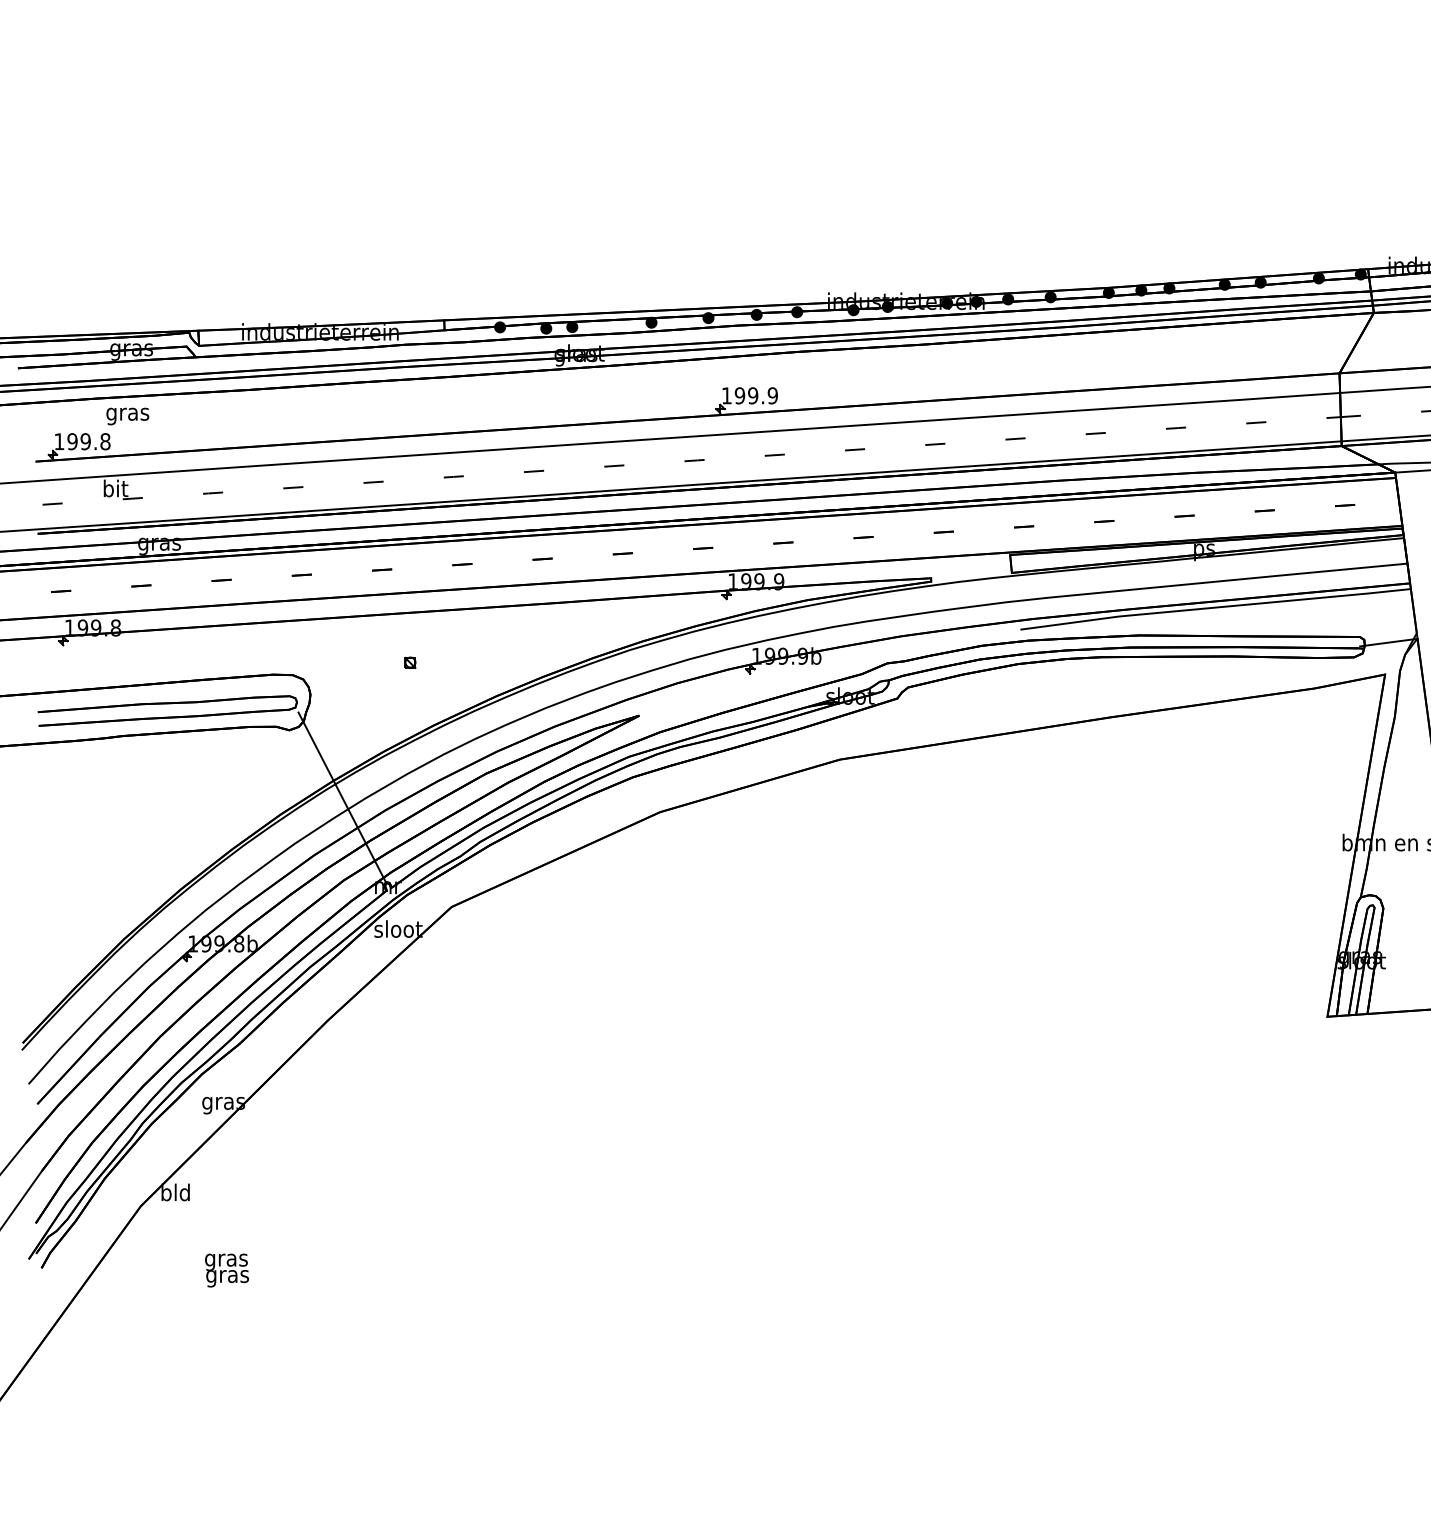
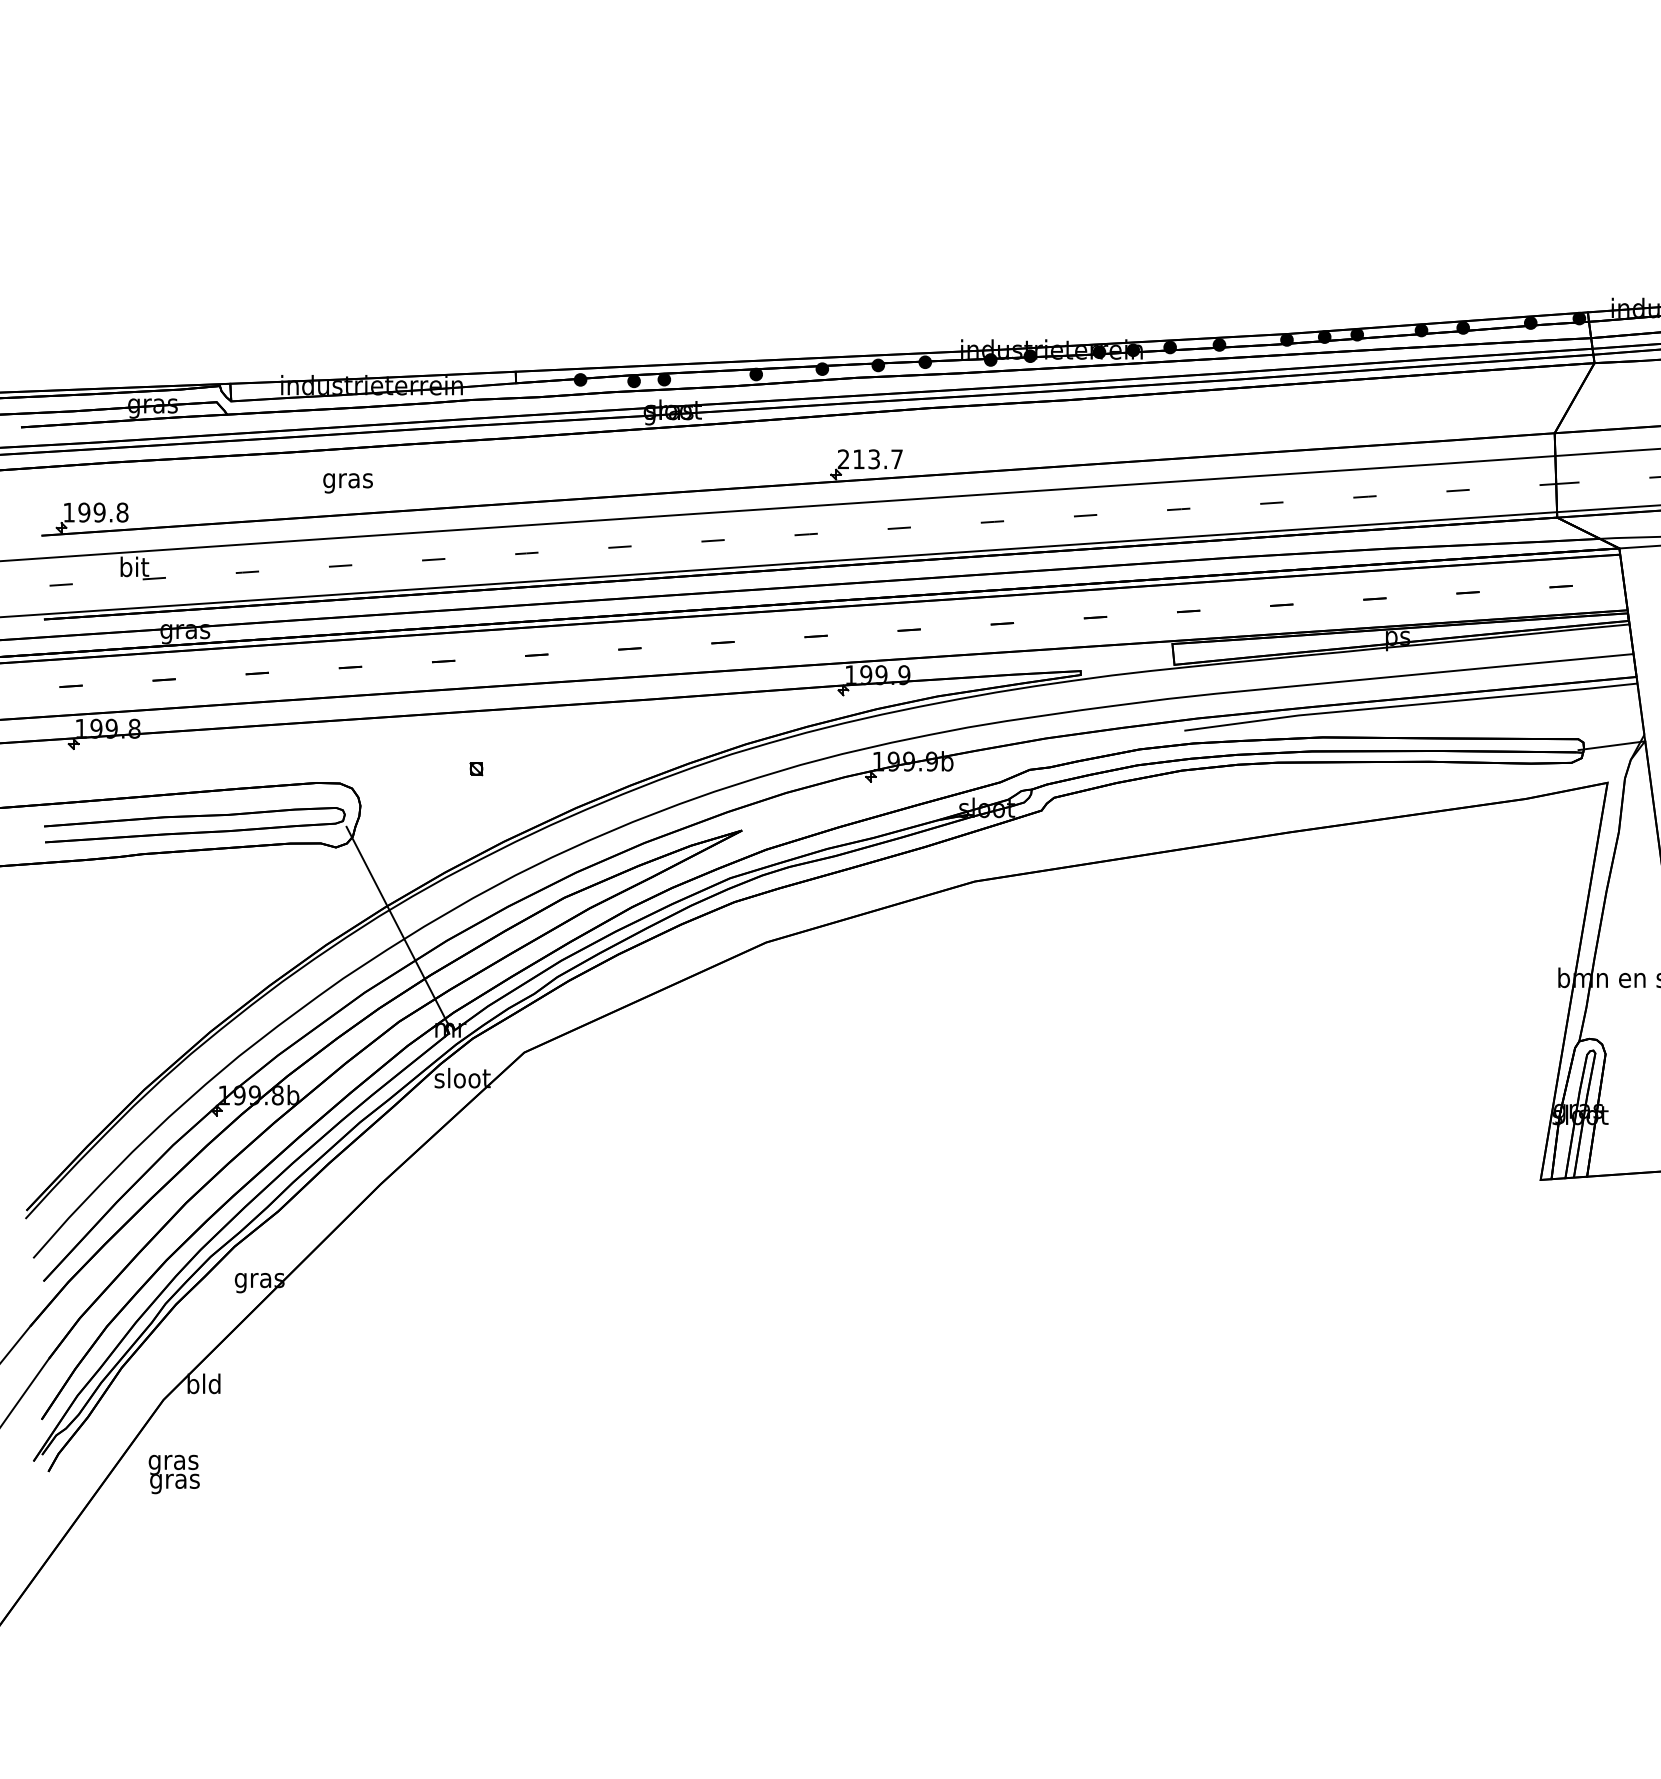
text: (749, 395) -> (869, 458), 199.9 -> 213.7
text: (127, 416) -> (347, 483), moved
text: (226, 1270) -> (173, 1474), moved

